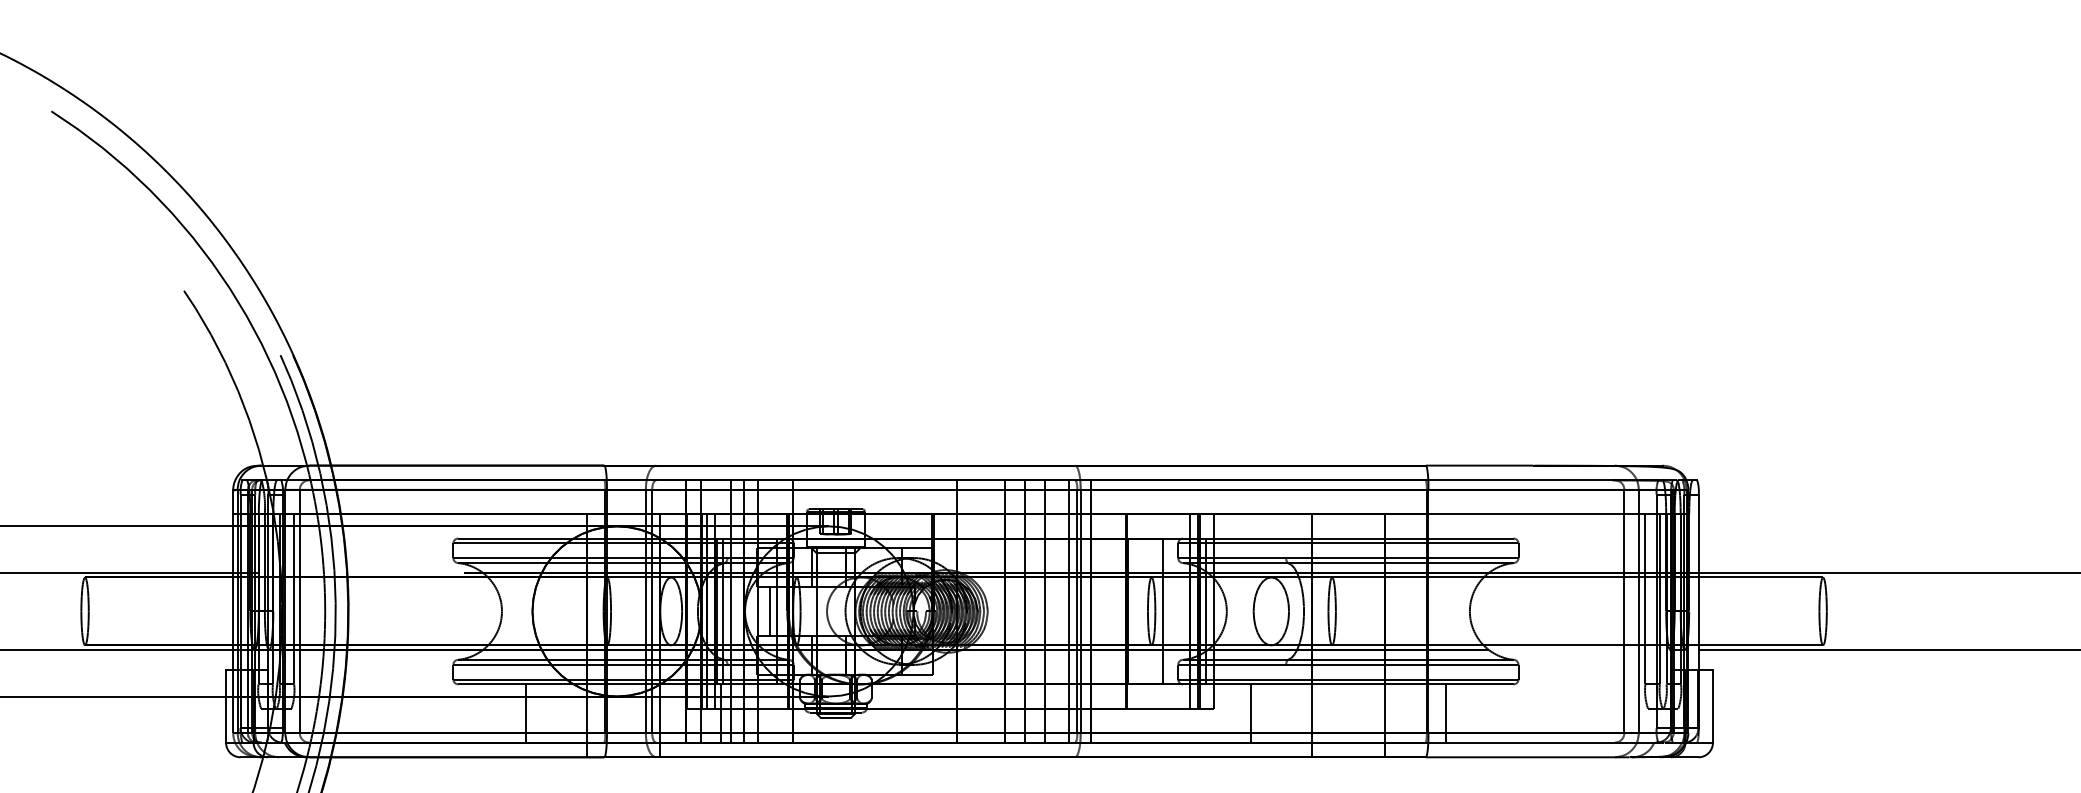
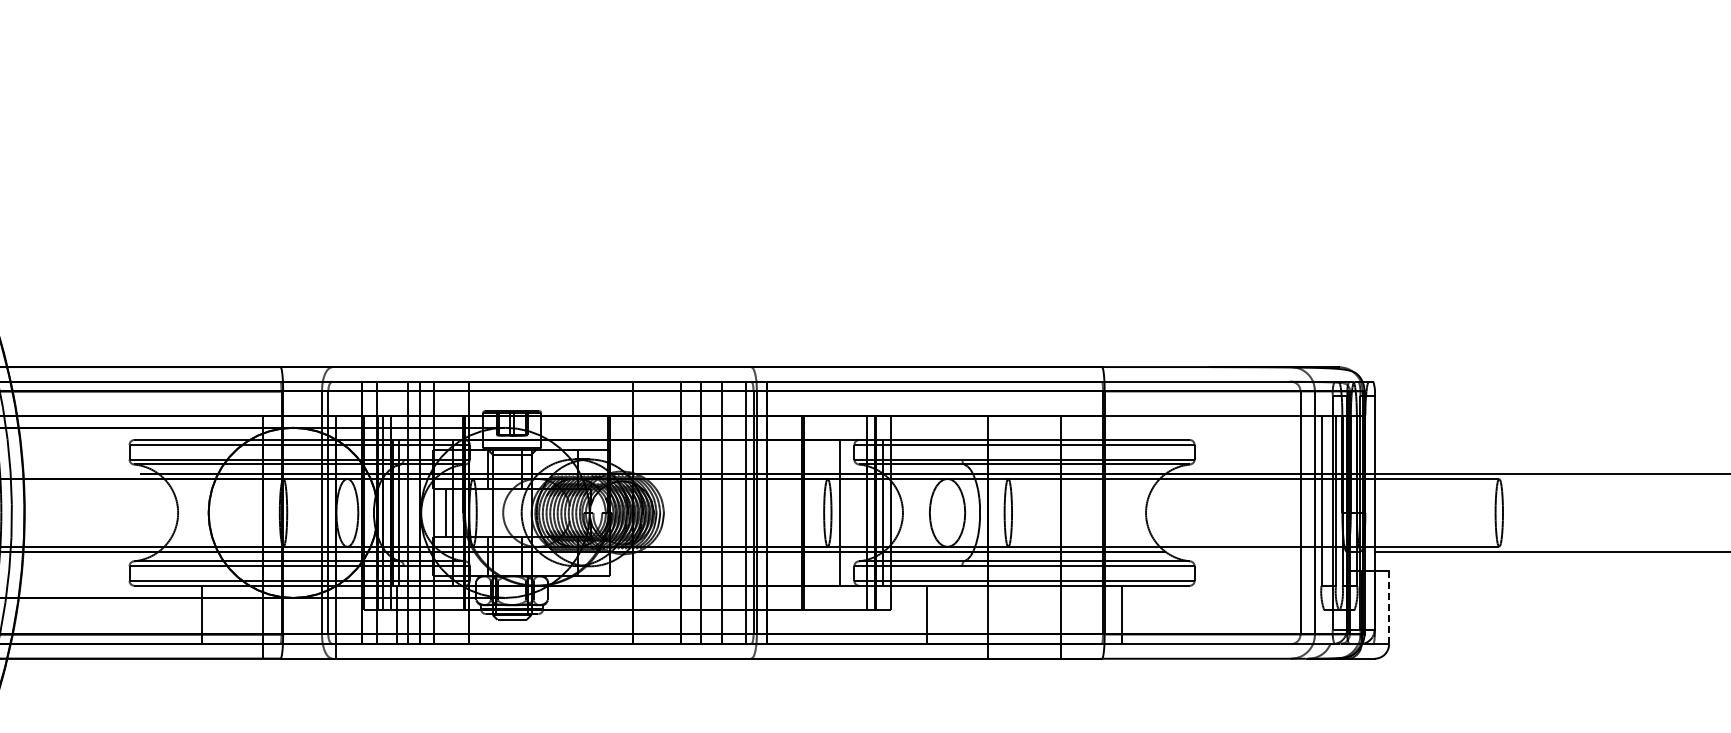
line: (1712, 706) -> (1388, 607), solid -> dashed

